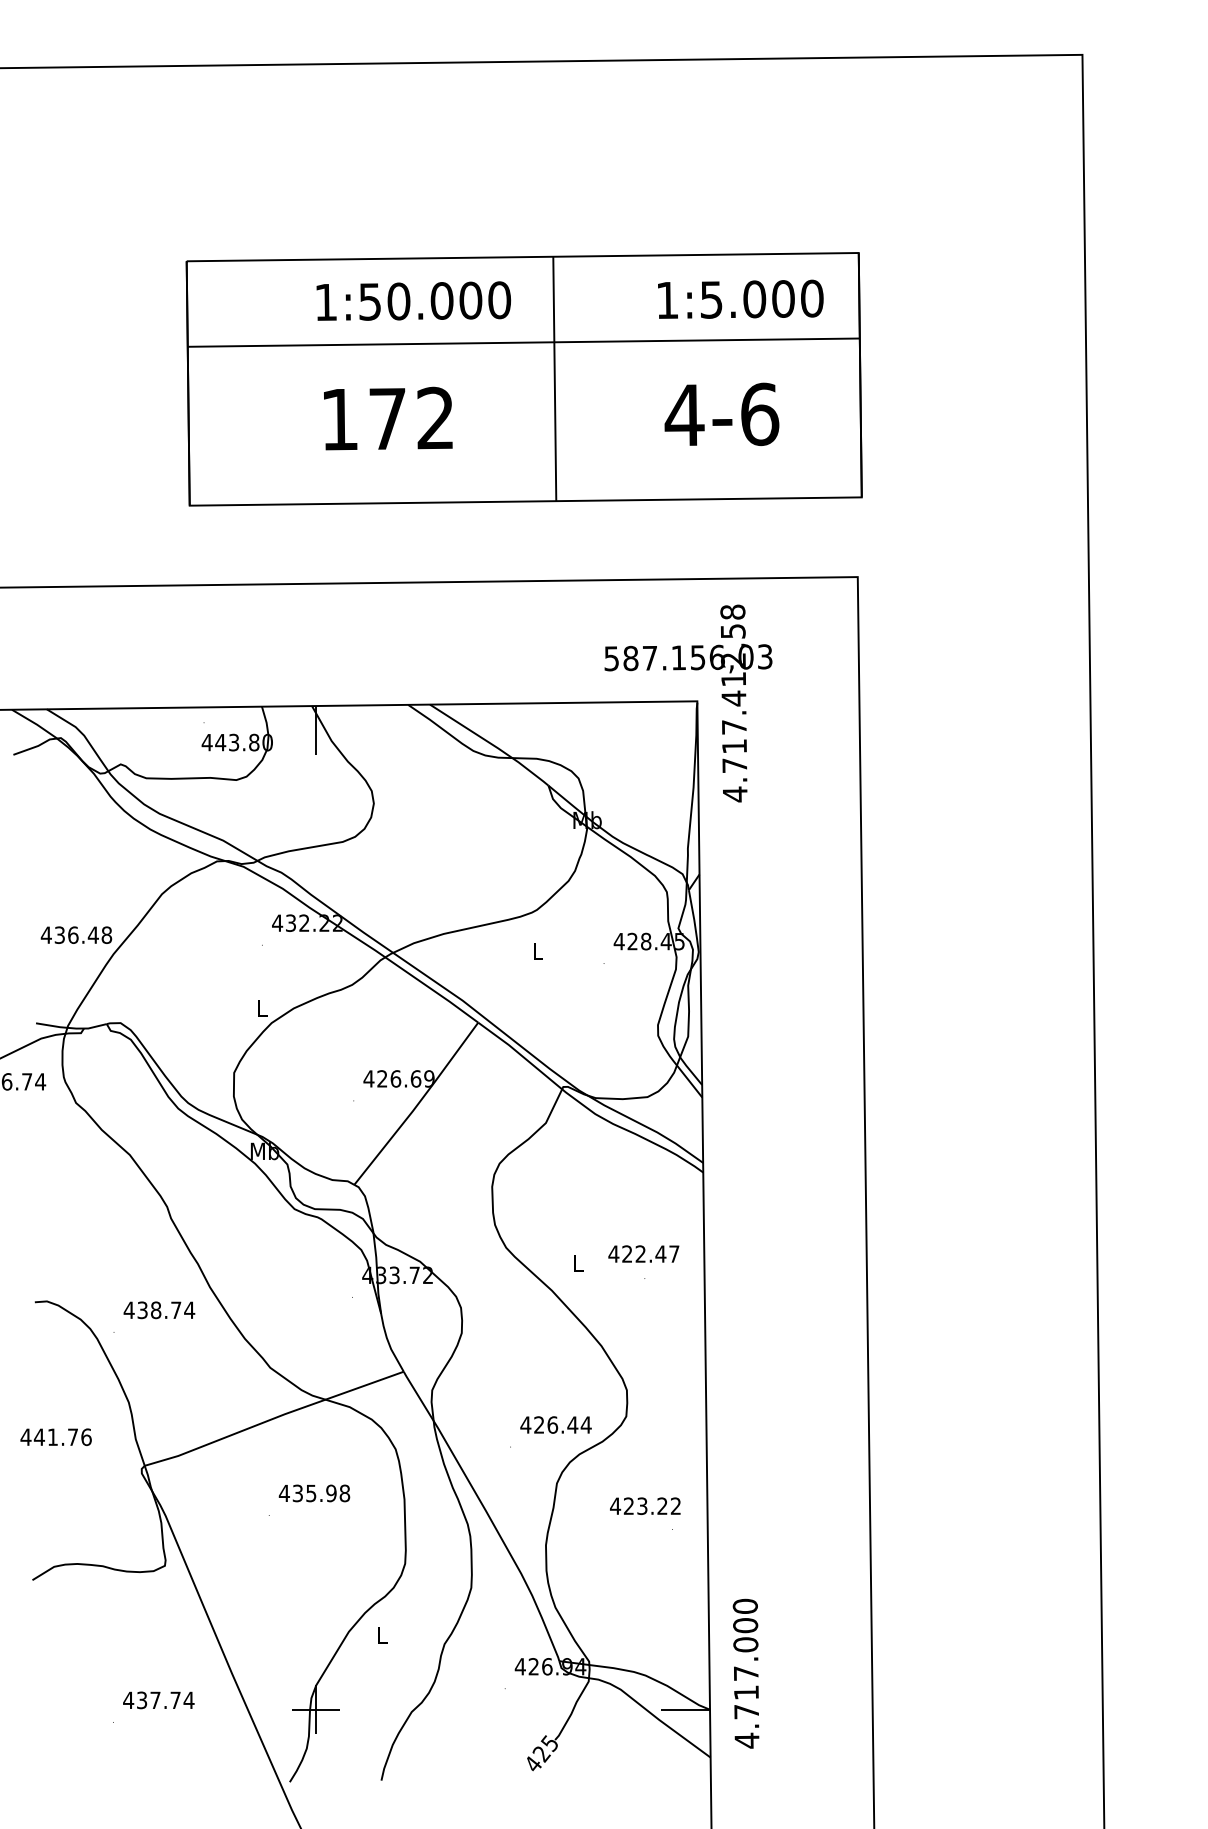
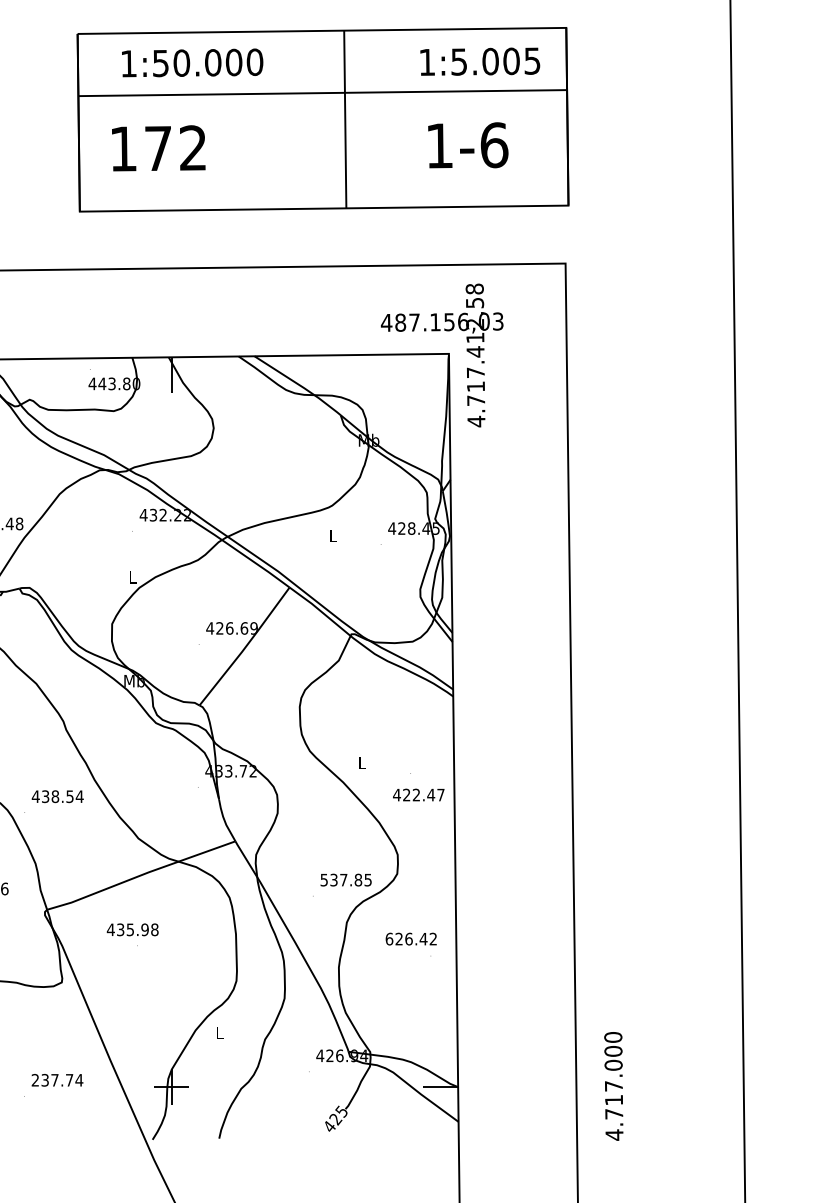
text: (812, 298) -> (532, 61), 1:5.000 -> 1:5.005
text: (413, 300) -> (192, 62), moved
text: (684, 414) -> (439, 145), 4-6 -> 1-6
text: (388, 418) -> (158, 148), moved
text: (611, 658) -> (386, 322), 587.156,03 -> 487.156,03
text: (643, 1253) -> (418, 794), moved
text: (176, 1310) -> (70, 796), 438.74 -> 438.54
text: (555, 1424) -> (345, 879), 426.44 -> 537.85
text: (314, 1493) -> (132, 929), moved
text: (639, 1506) -> (406, 939), 423.22 -> 626.42
text: (745, 1673) -> (613, 1086), moved
text: (128, 1699) -> (35, 1079), 437.74 -> 237.74

